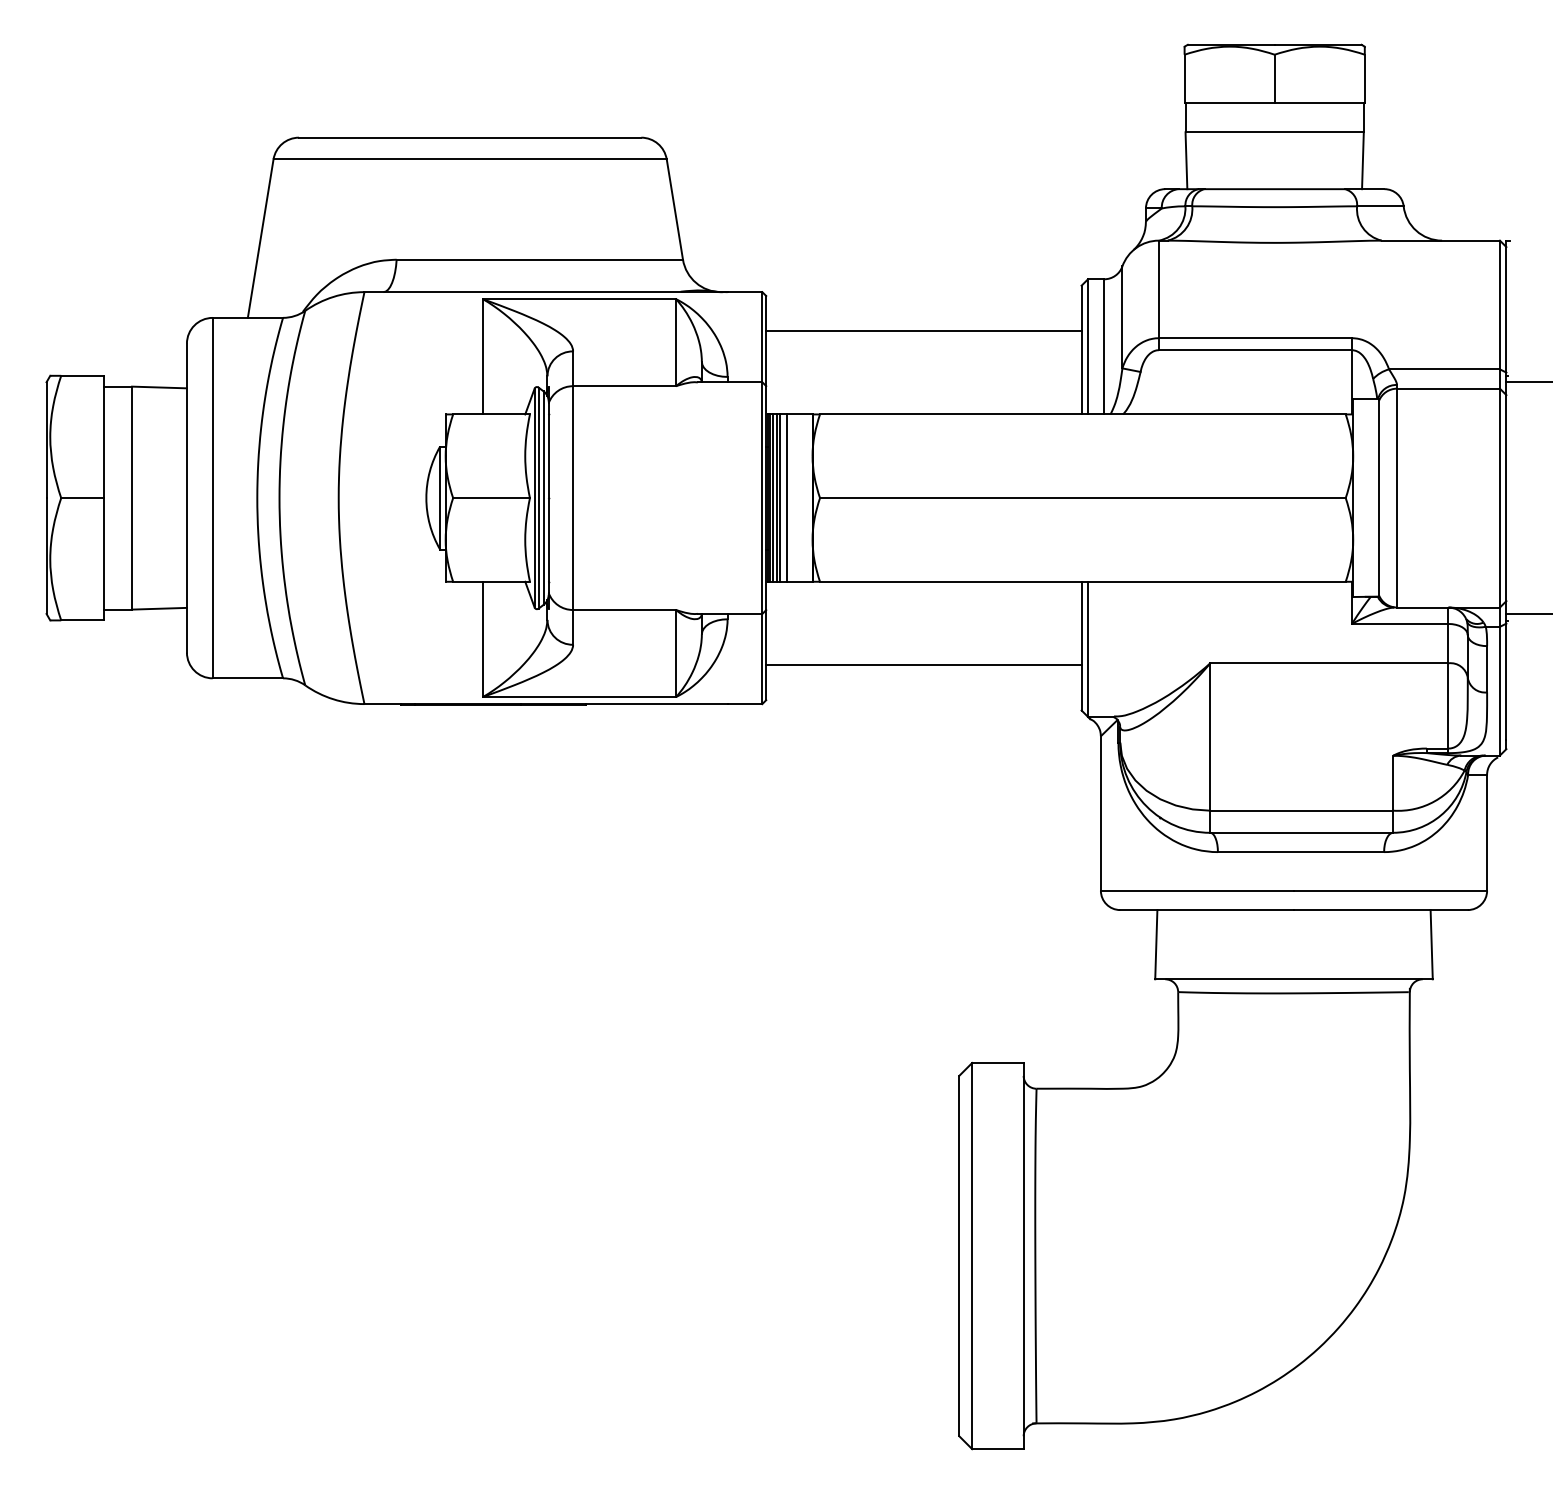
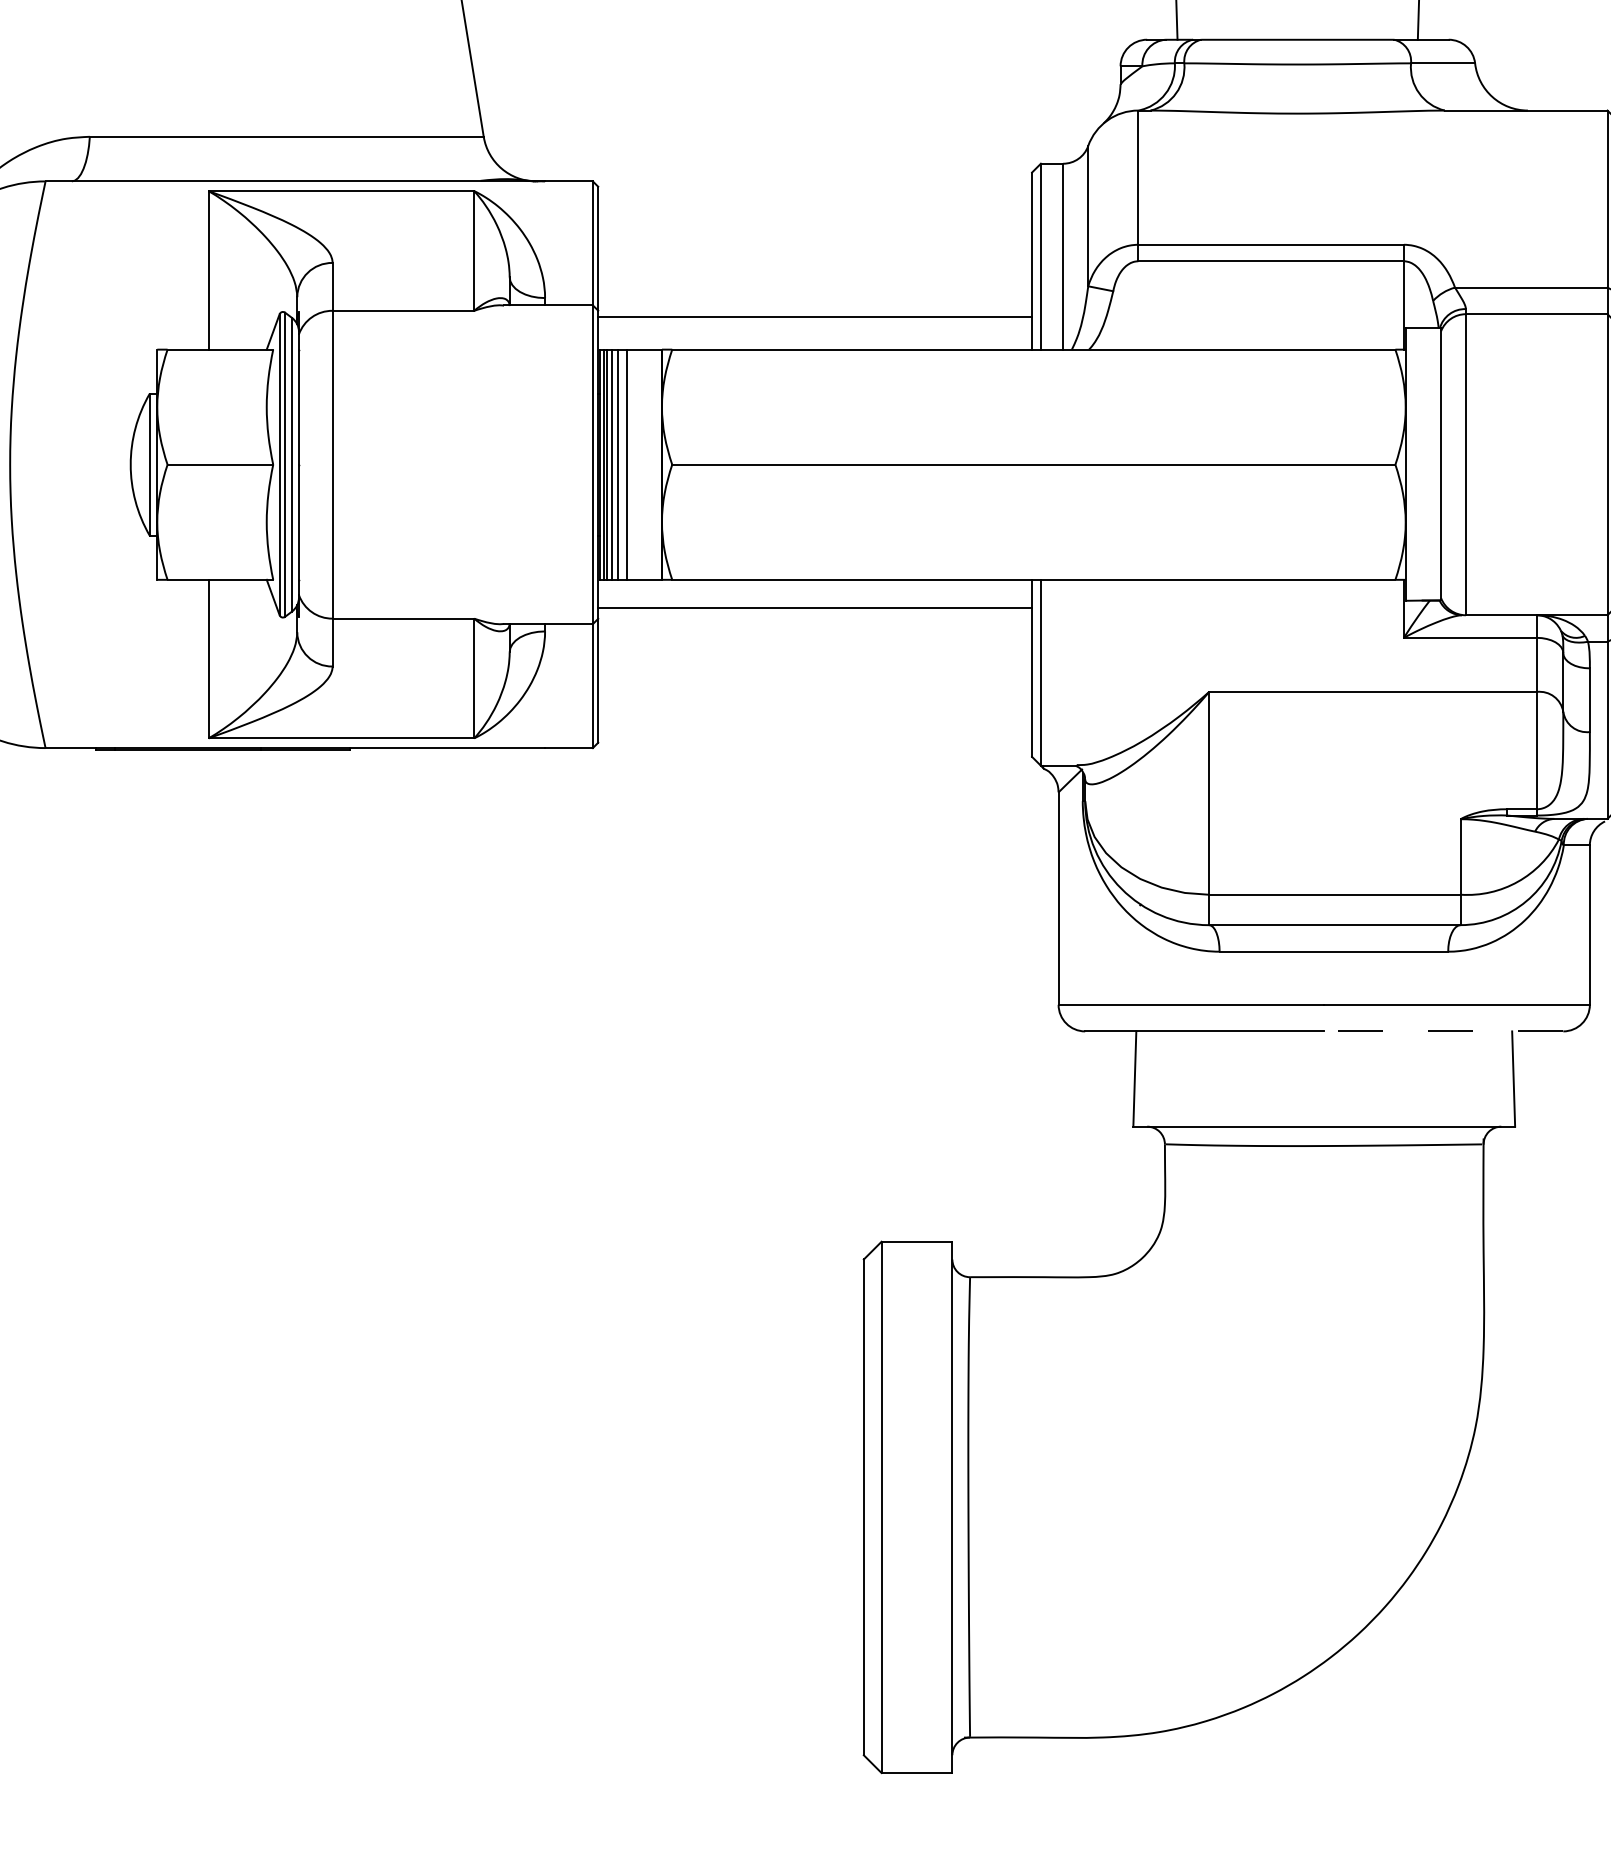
line: (923, 330) -> (814, 316), moved
line: (923, 665) -> (814, 608), moved
line: (1380, 910) -> (1443, 1032), solid -> dashed

